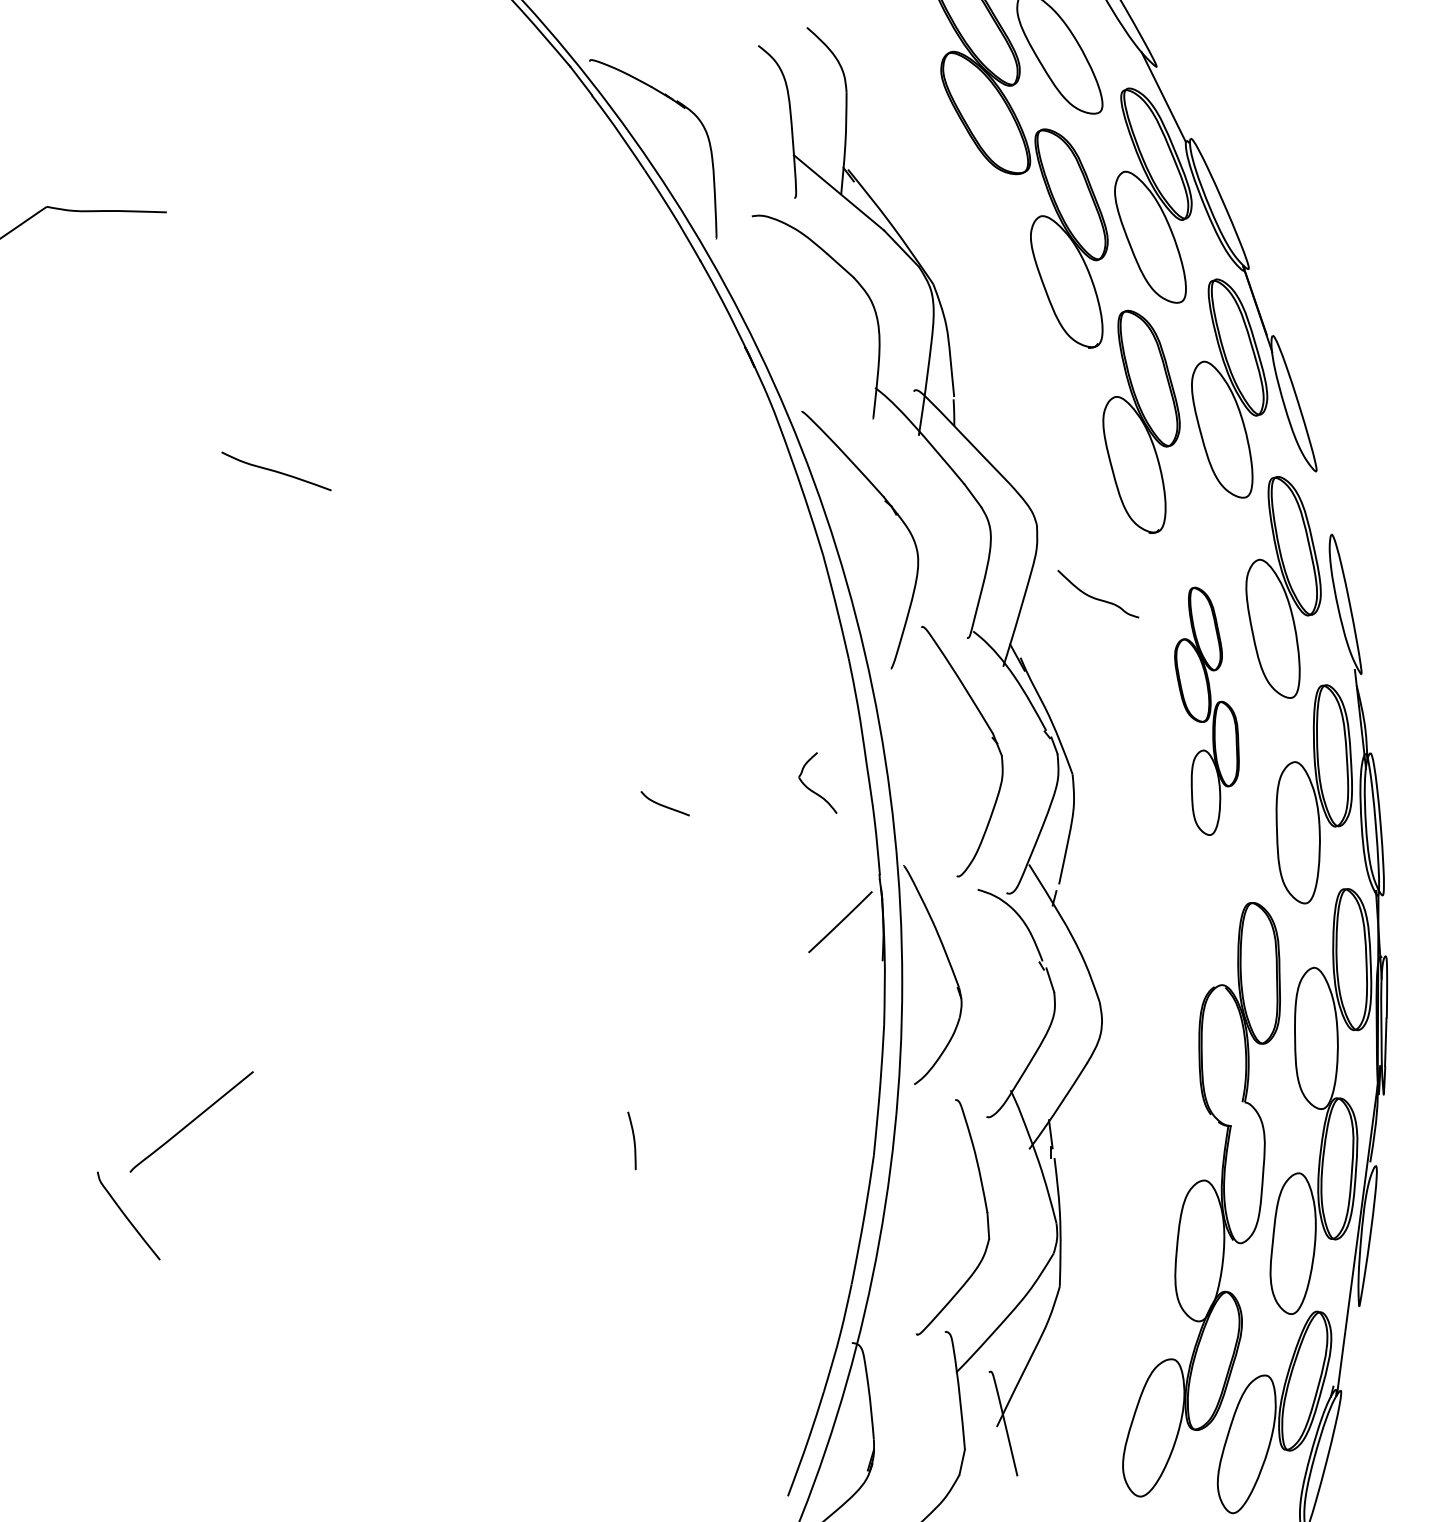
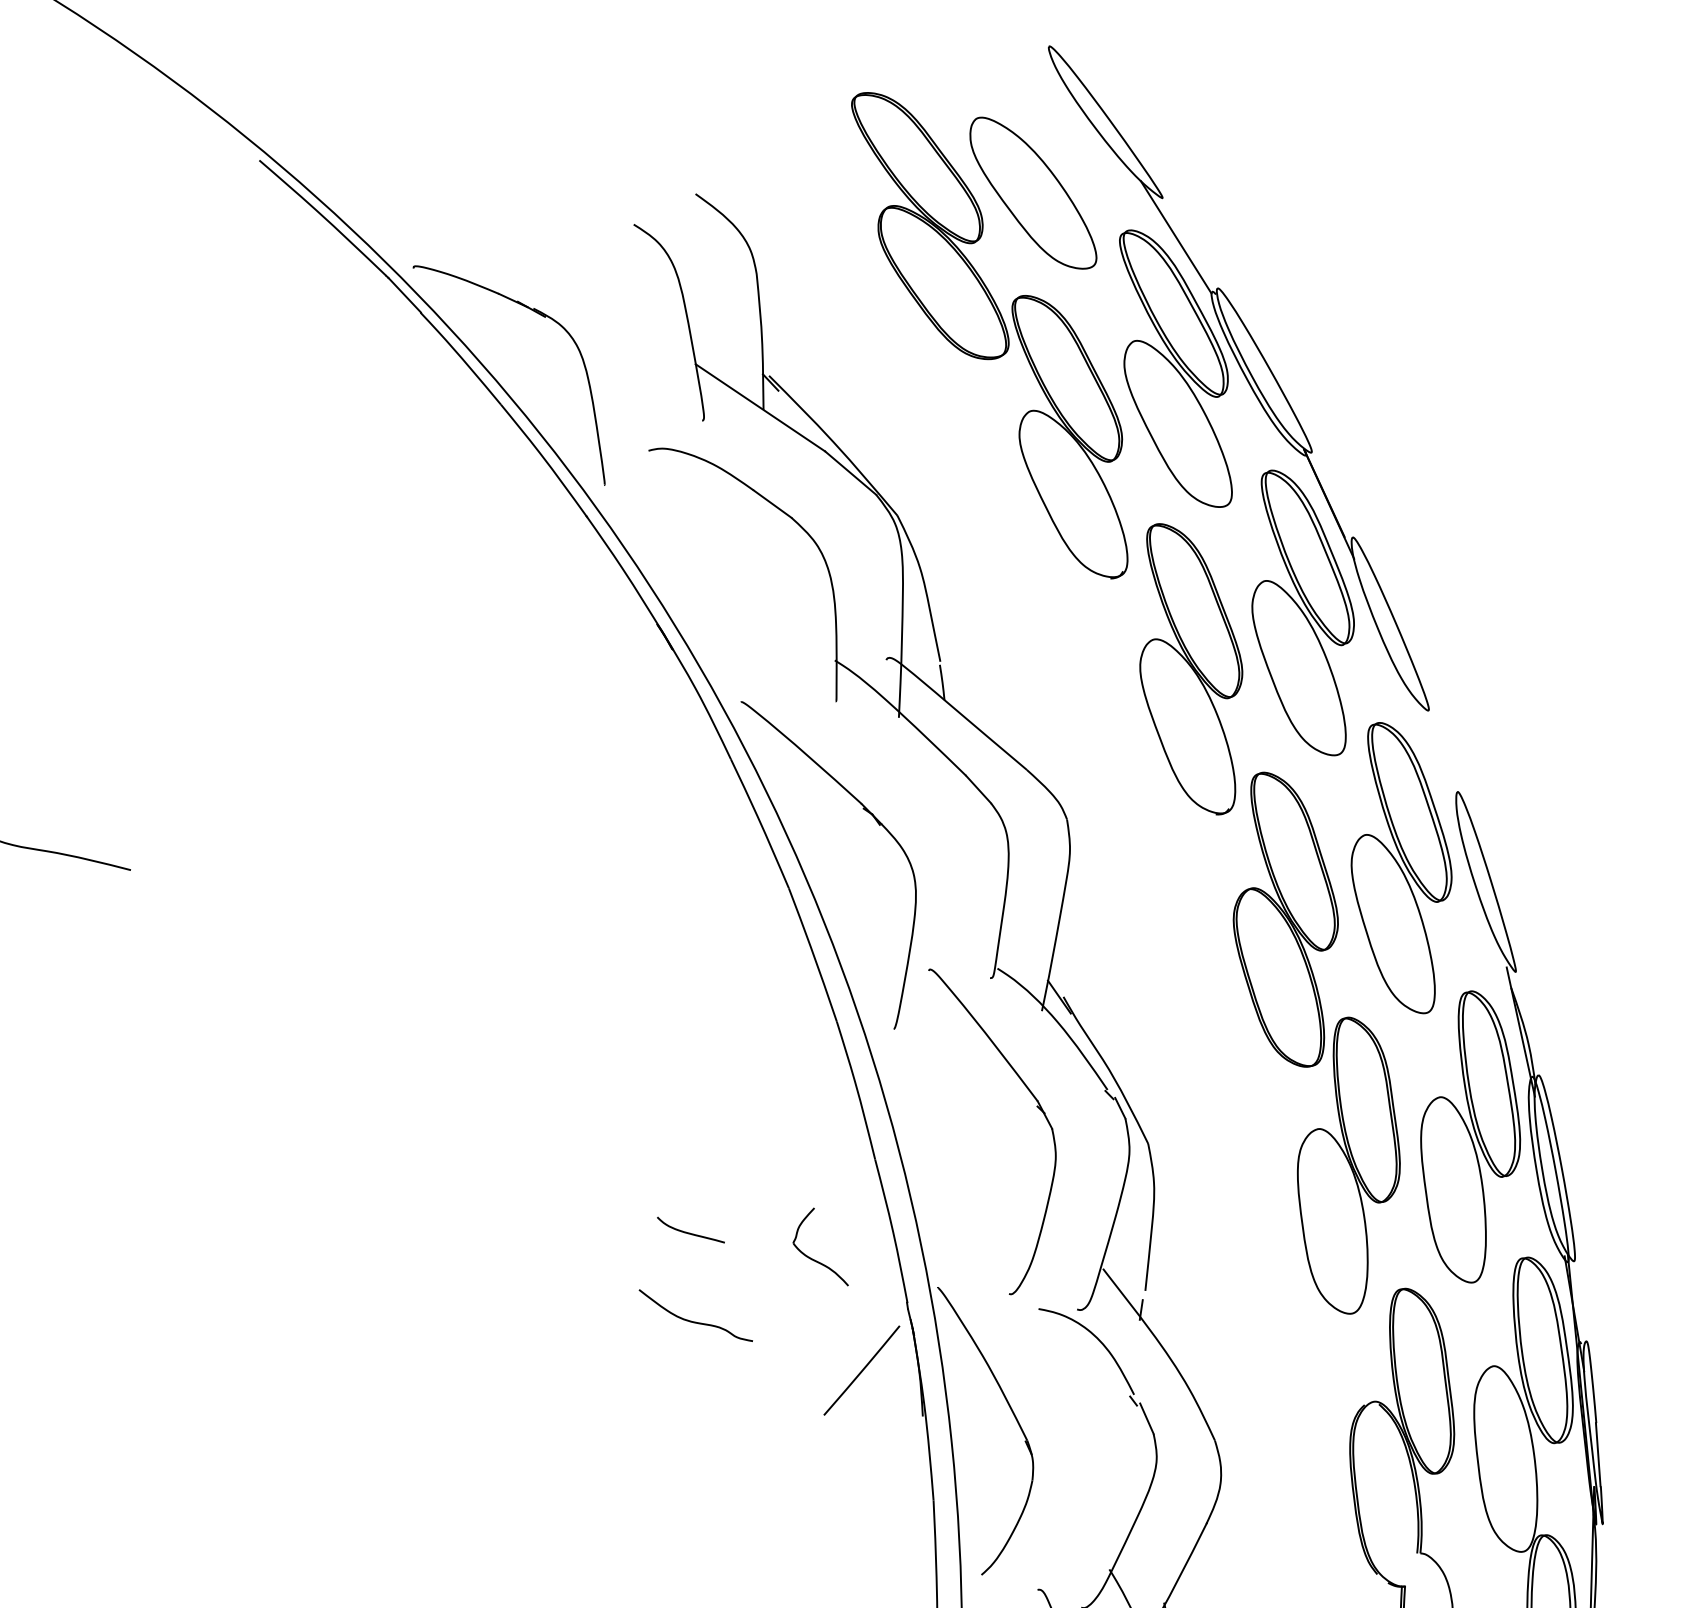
curve: (1095, 597) -> (692, 1320), moved
part: (1206, 711) -> (1316, 1042), size x1.67
part: (813, 790) -> (814, 1258), moved
curve: (664, 805) -> (690, 1232), moved

